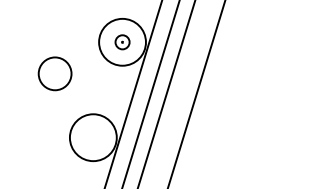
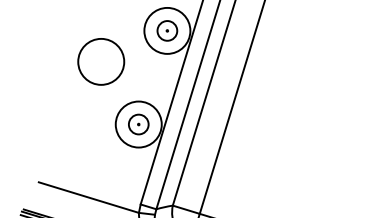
part: (122, 41) -> (167, 30), size x1.43
circle: (55, 73) -> (101, 61), size x1.43
part: (93, 137) -> (138, 124), added

